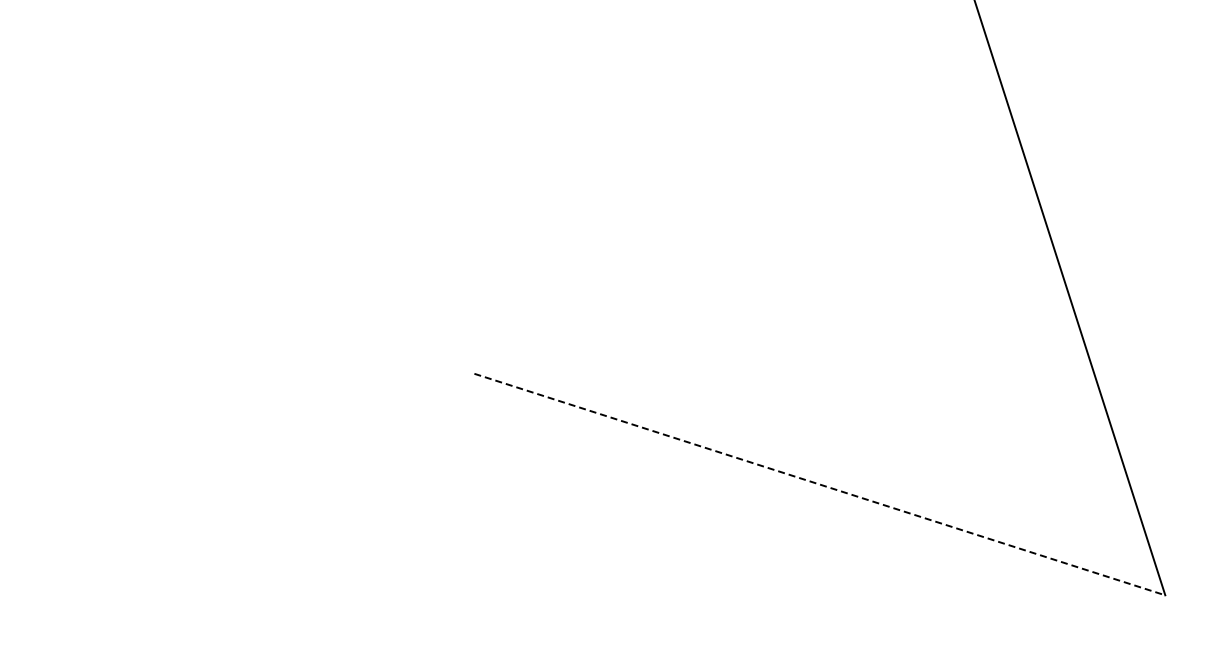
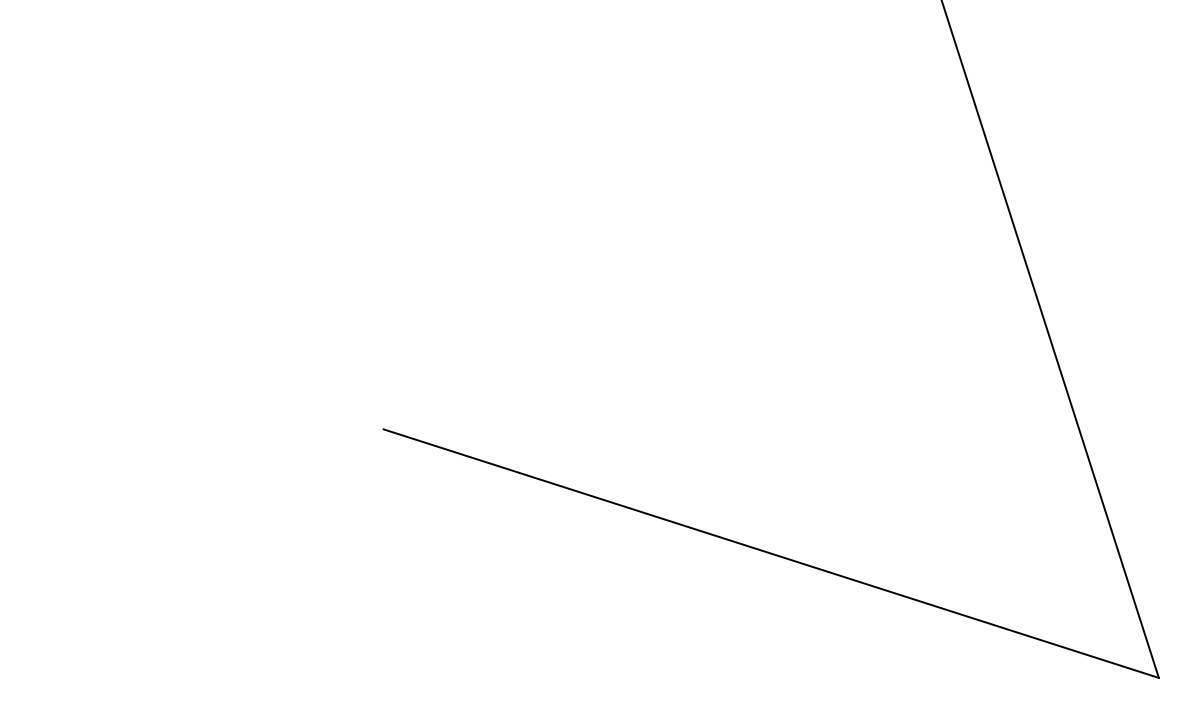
line: (819, 484) -> (770, 553), dashed -> solid

